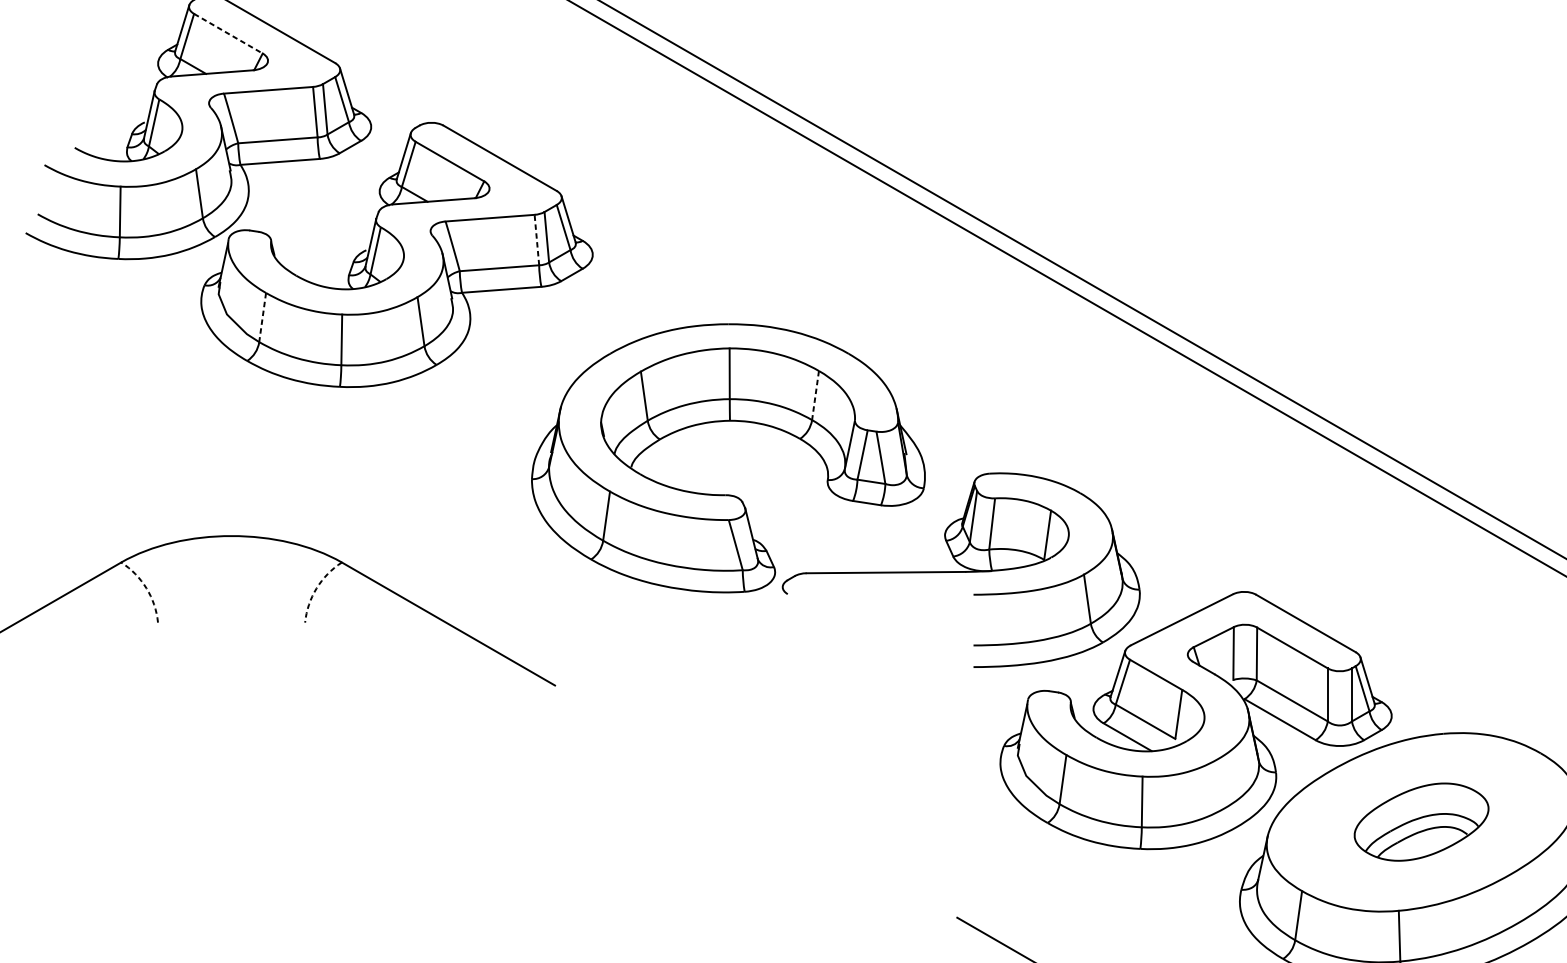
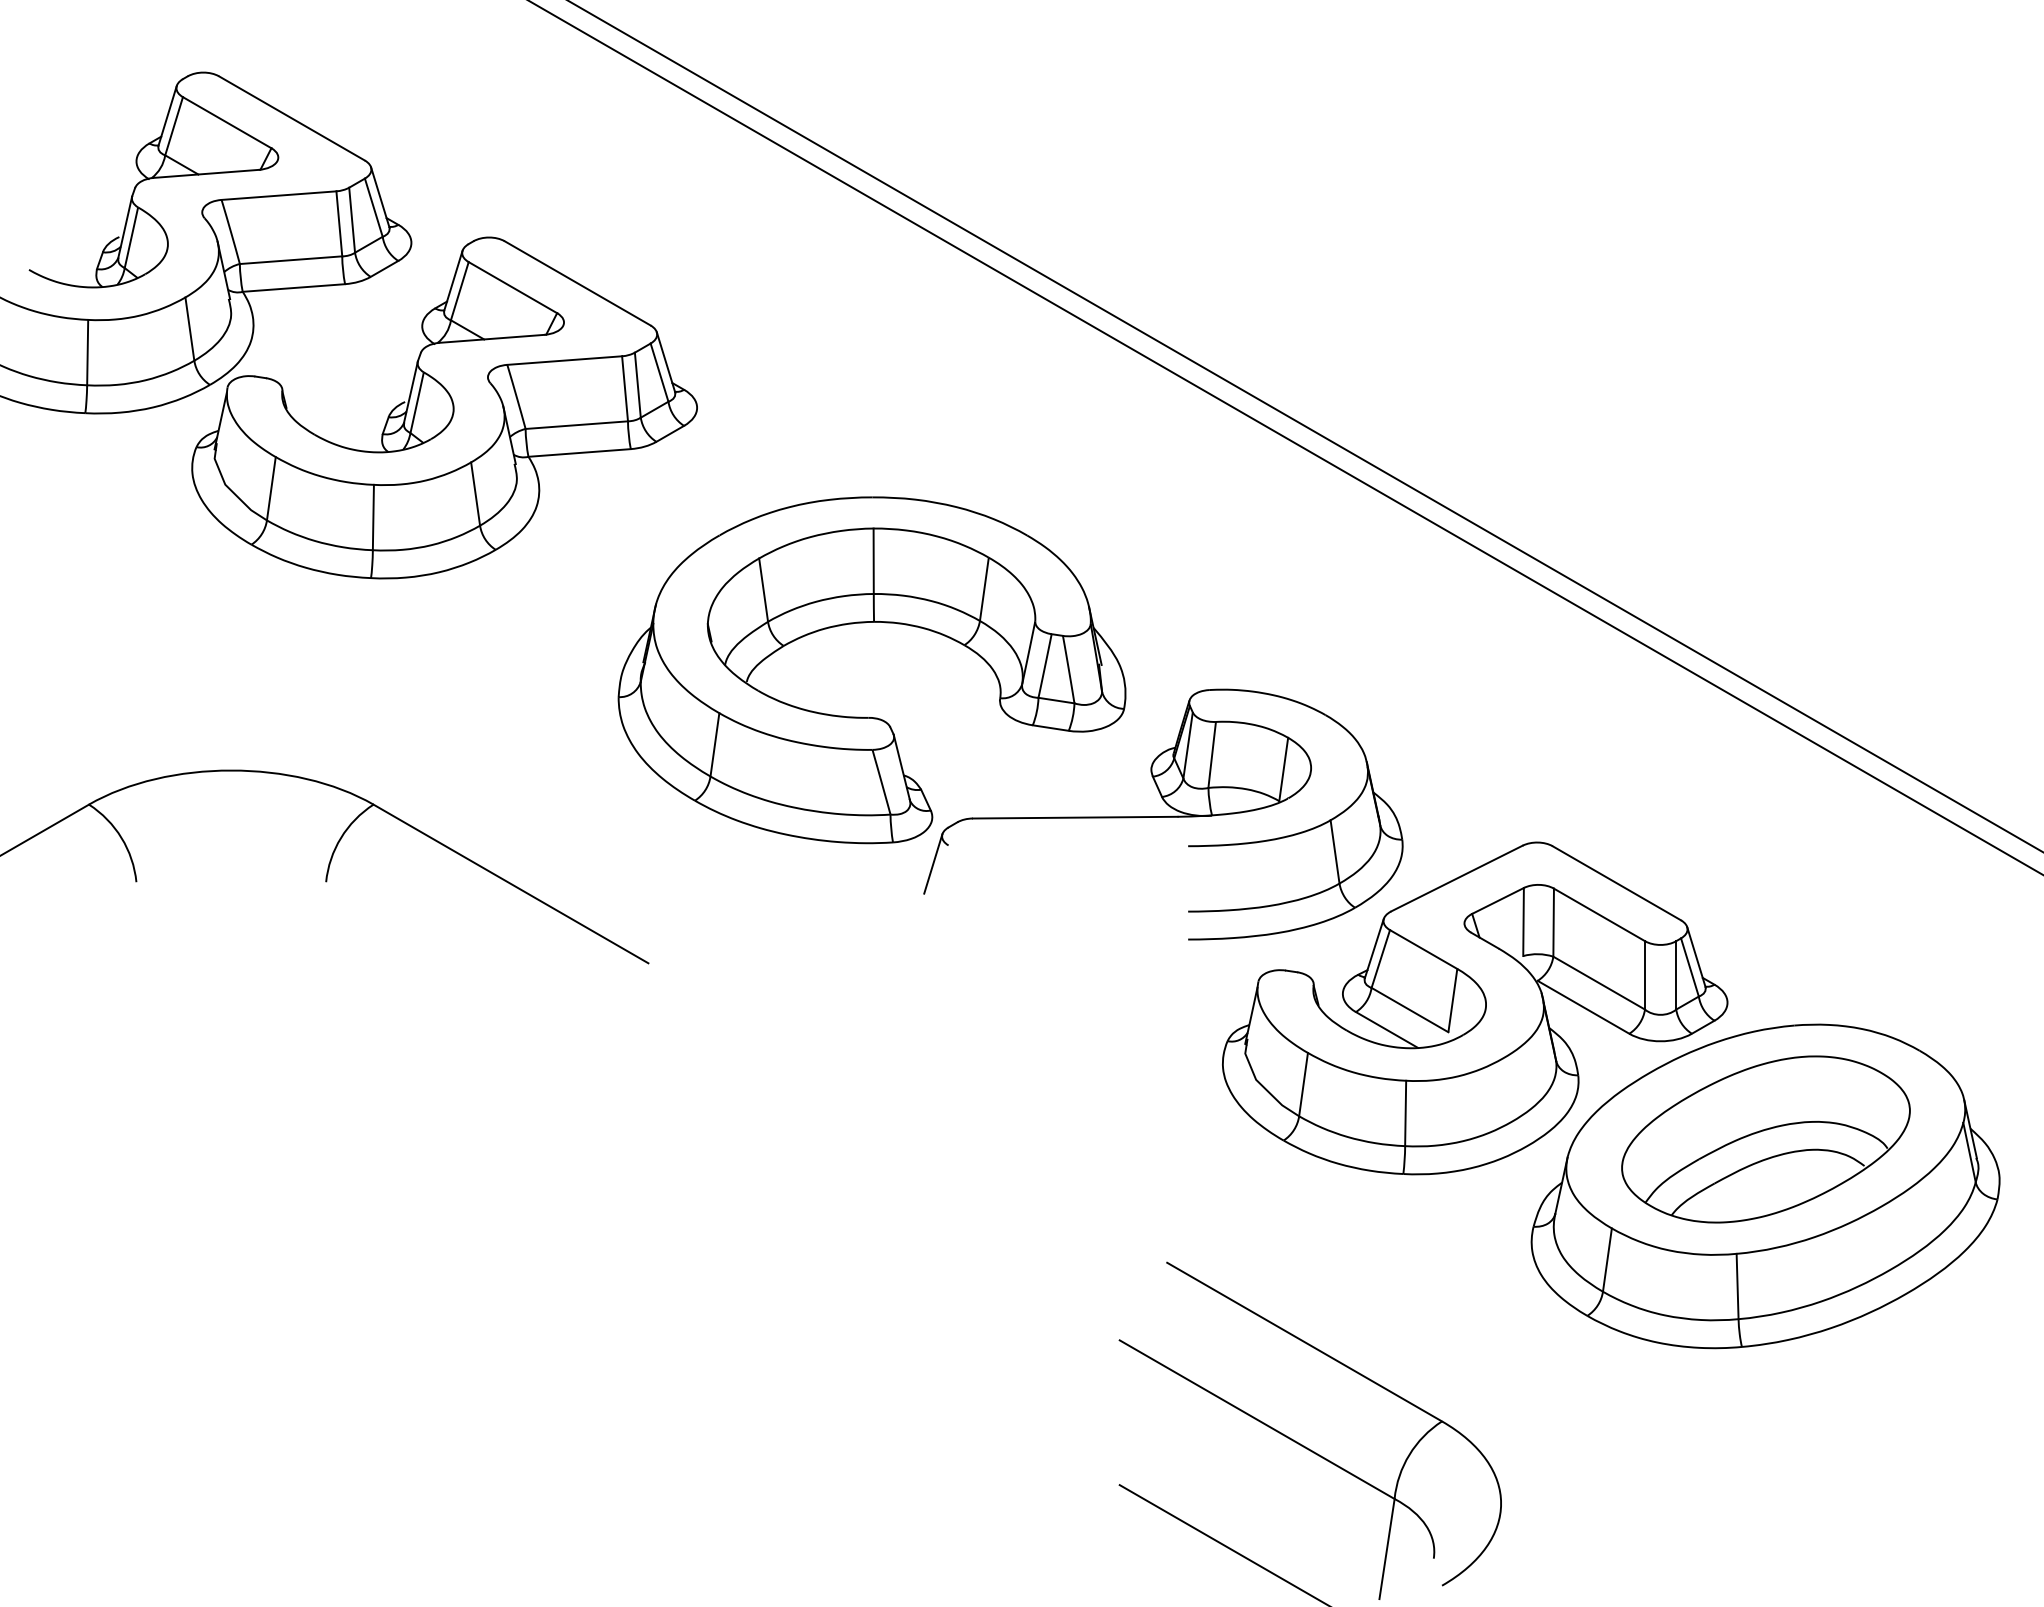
line: (228, 33) -> (227, 122), dashed -> solid
line: (537, 239) -> (625, 388), dashed -> solid
line: (262, 317) -> (271, 488), dashed -> solid
line: (815, 395) -> (984, 589), dashed -> solid
arc: (146, 588) -> (121, 838), dashed -> solid
arc: (317, 588) -> (341, 838), dashed -> solid
line: (776, 608) -> (933, 863), added
part: (1421, 822) -> (1765, 1139), size x1.67

